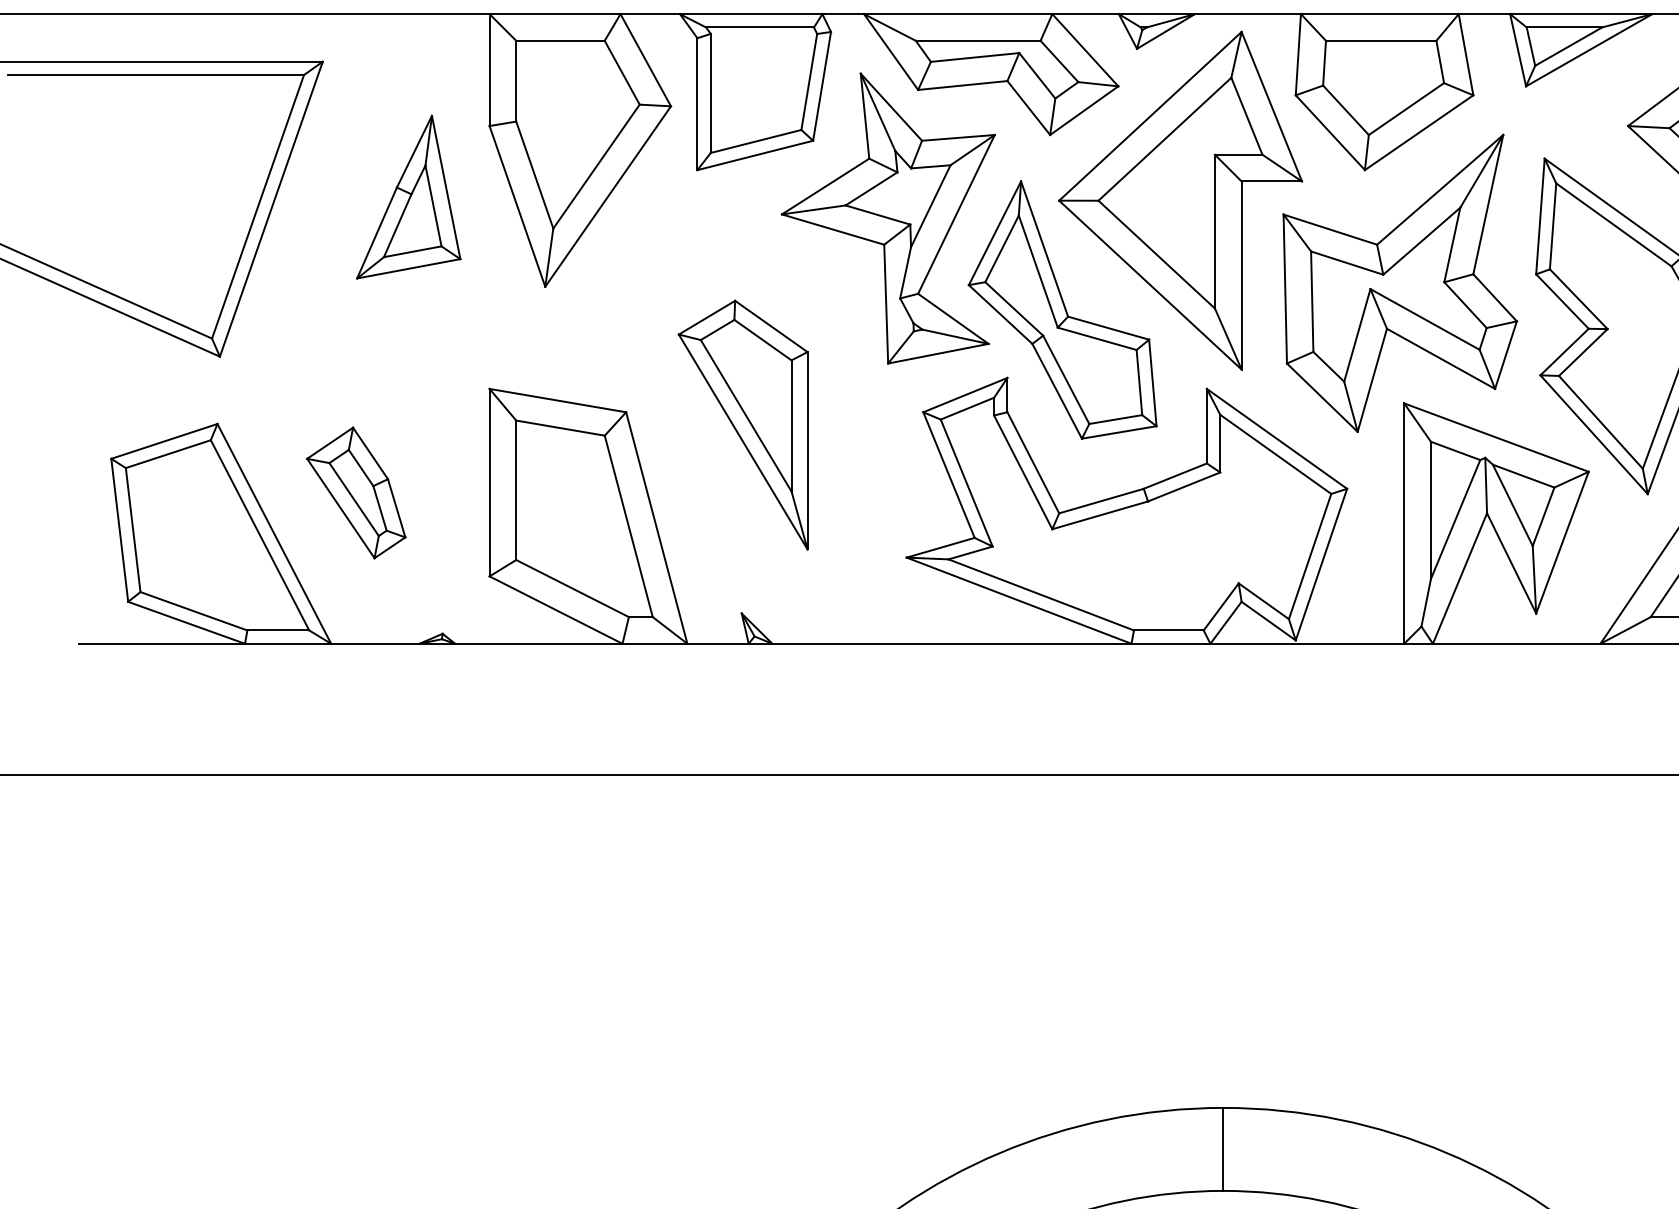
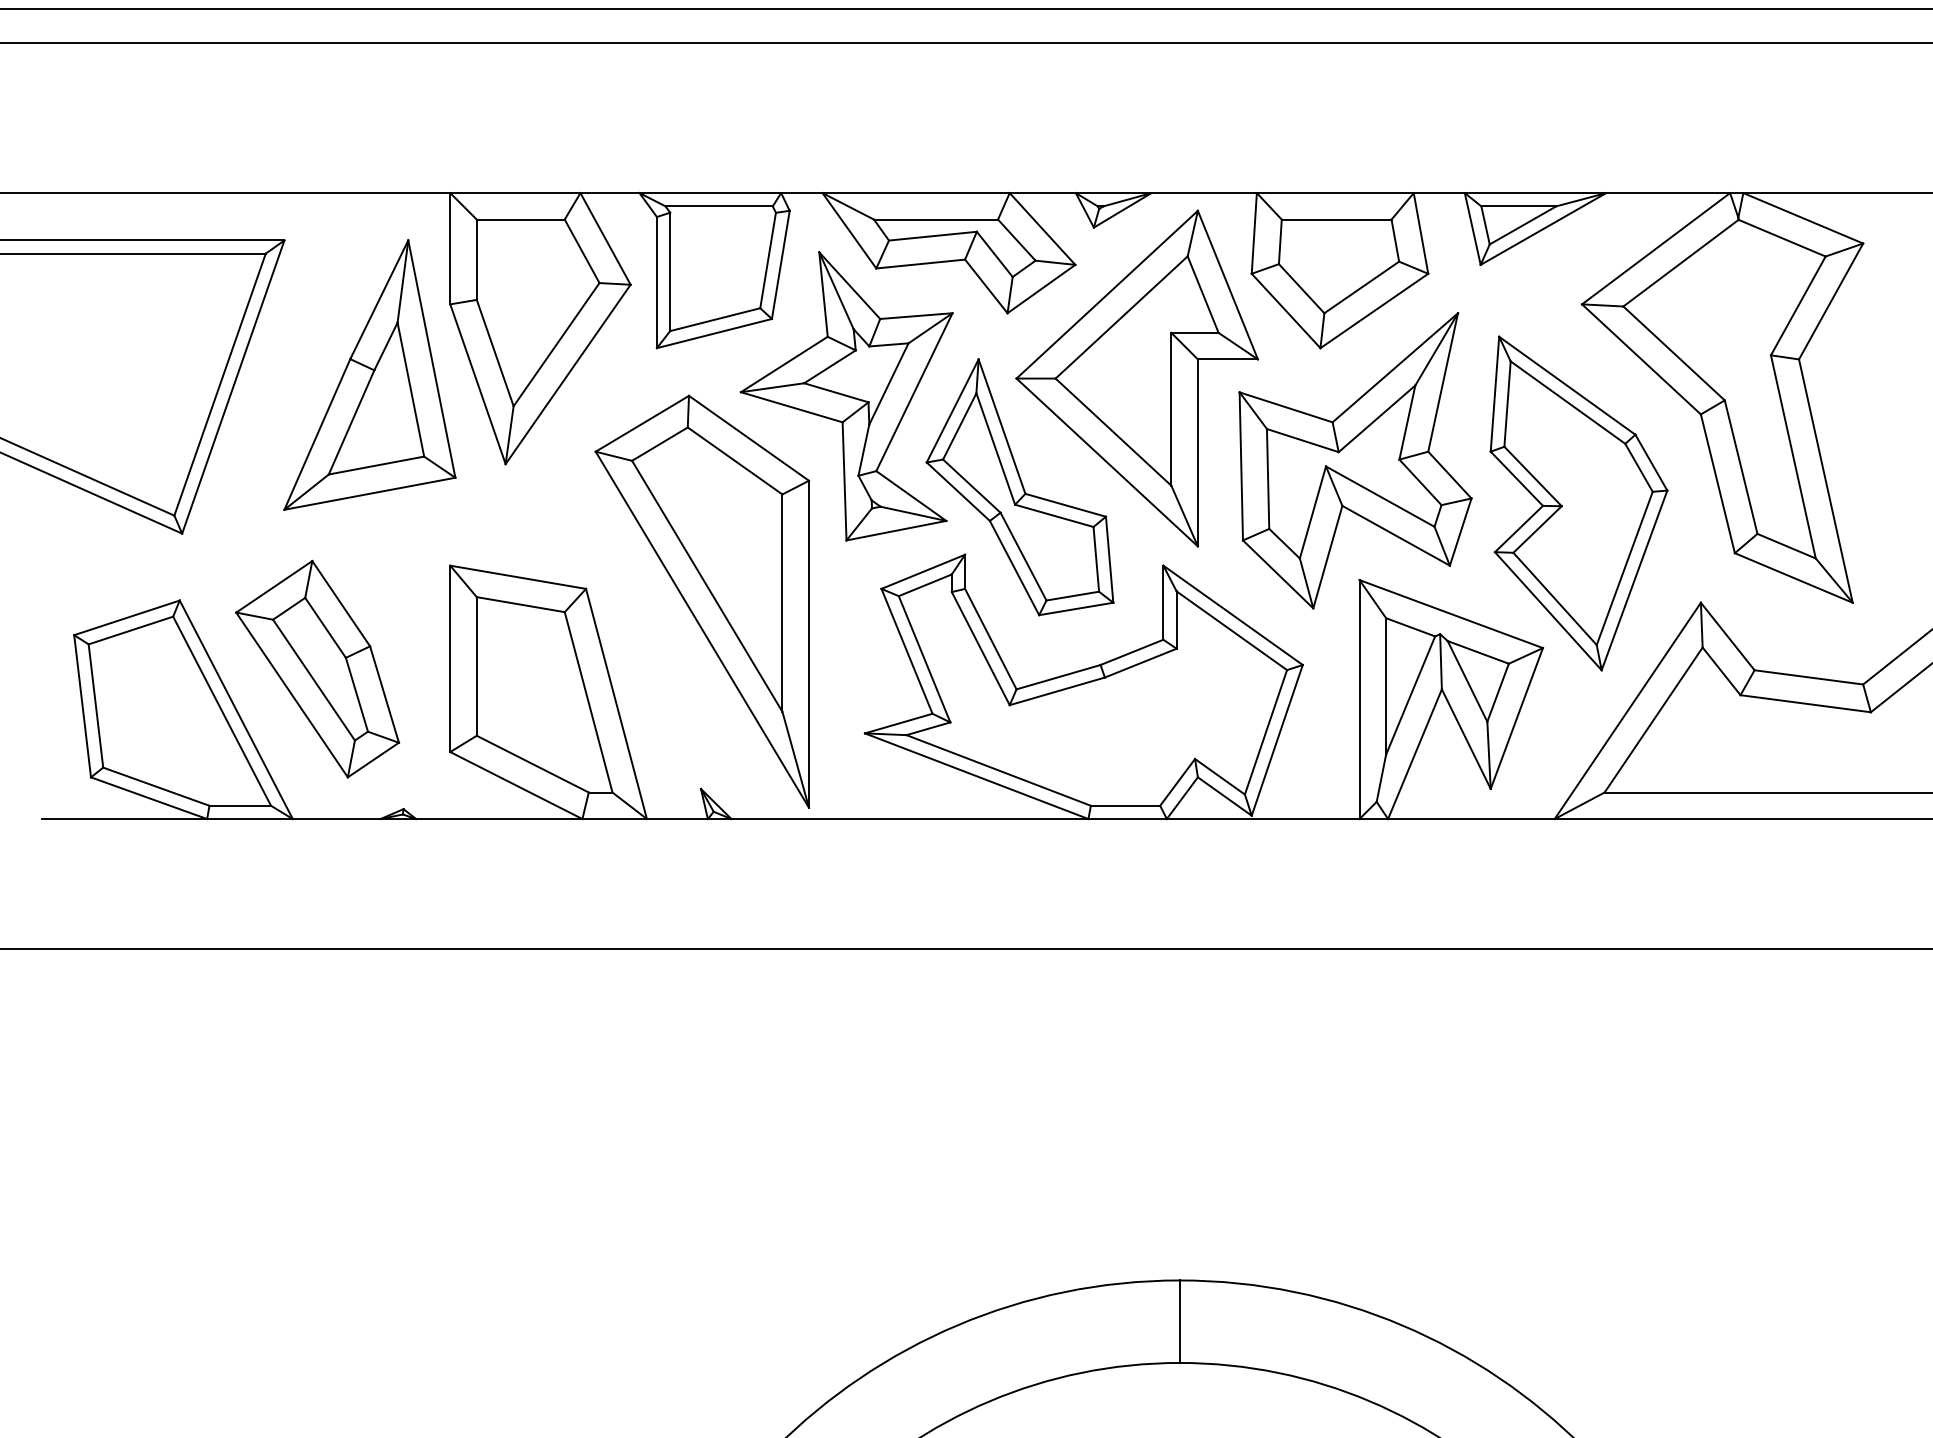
part: (408, 196) -> (369, 374), size x1.67
part: (743, 424) -> (702, 601), size x1.67
part: (356, 492) -> (317, 668), size x1.67

